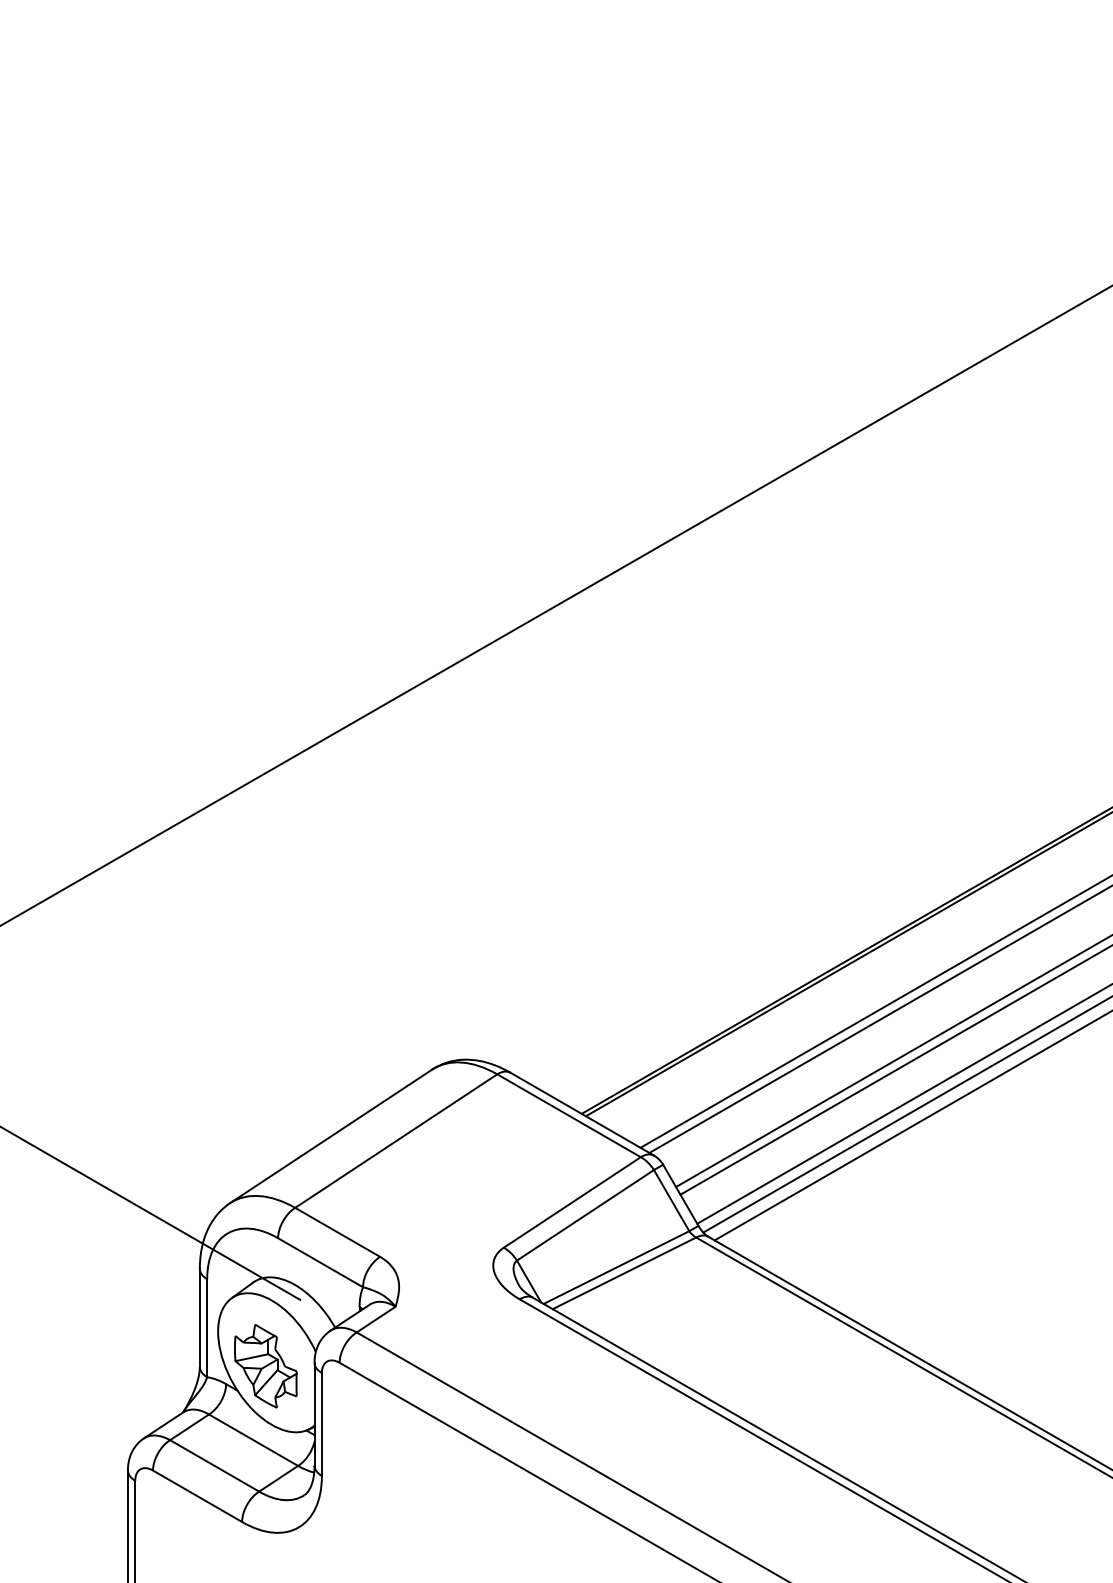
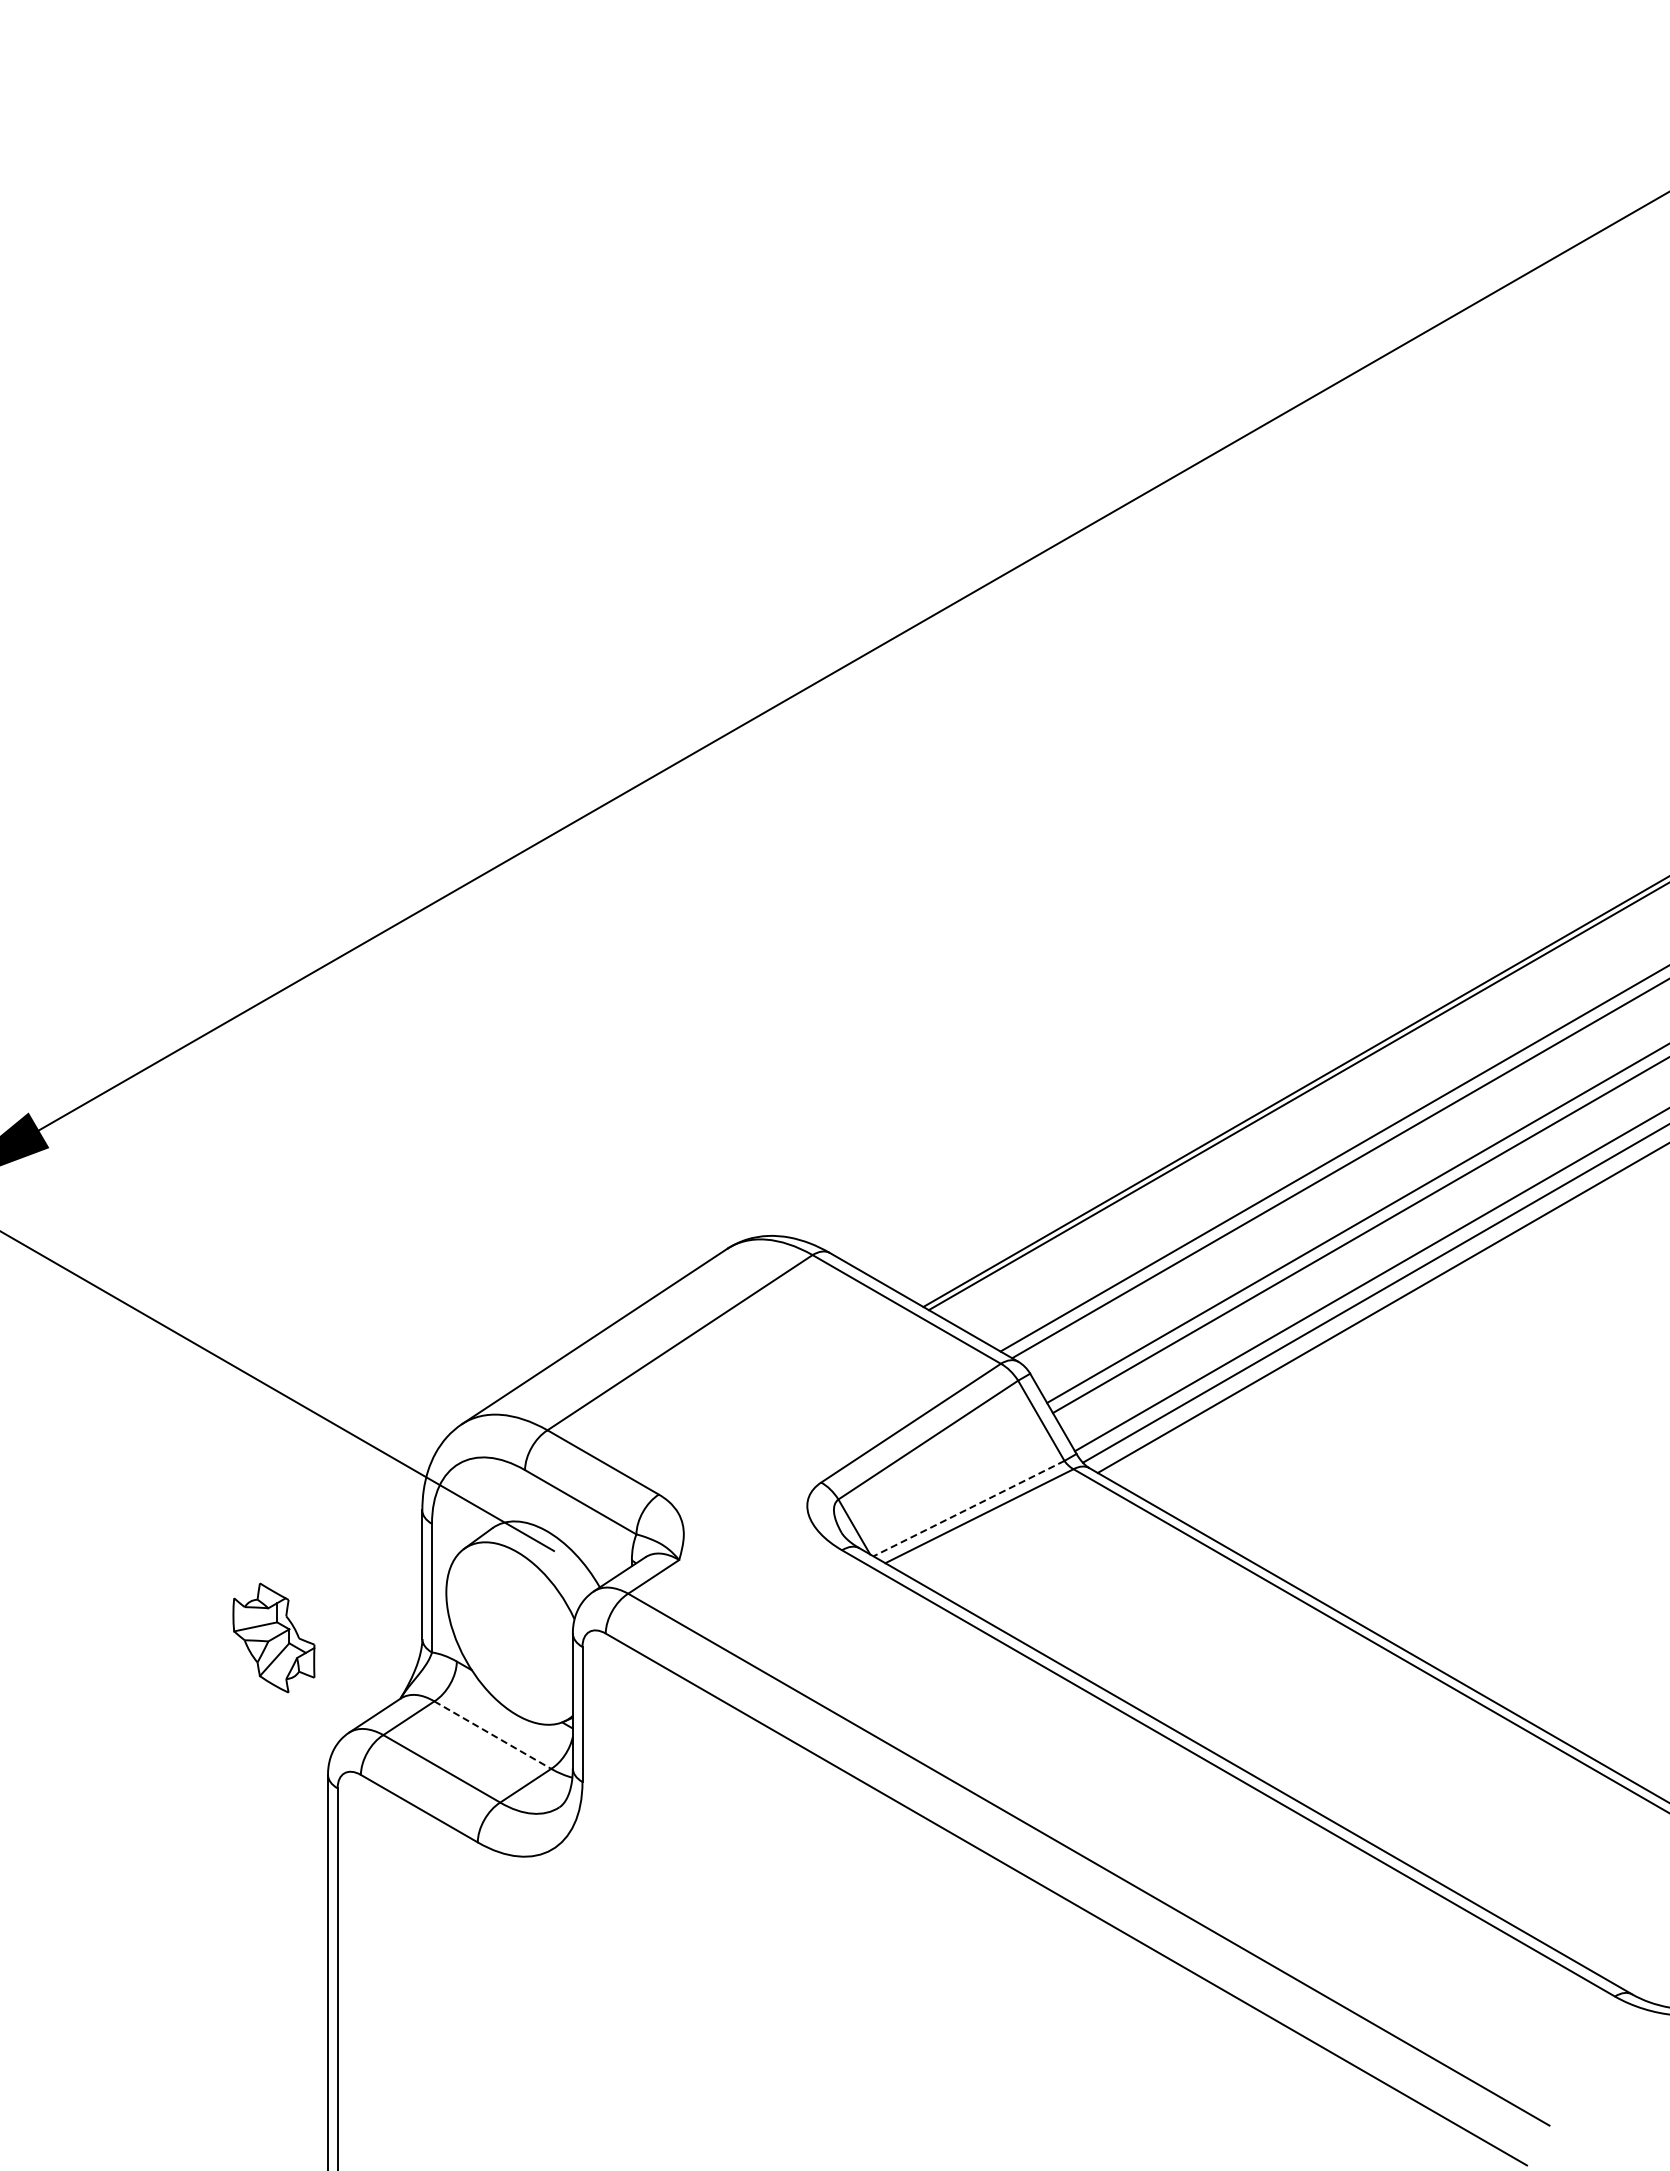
line: (616, 1267) -> (968, 1508), solid -> dashed
part: (265, 1365) -> (273, 1637), moved
line: (254, 1440) -> (493, 1735), solid -> dashed

